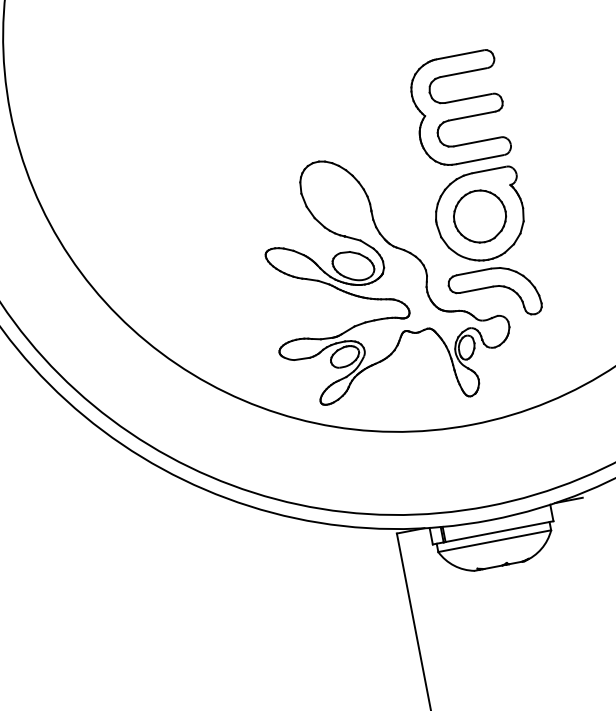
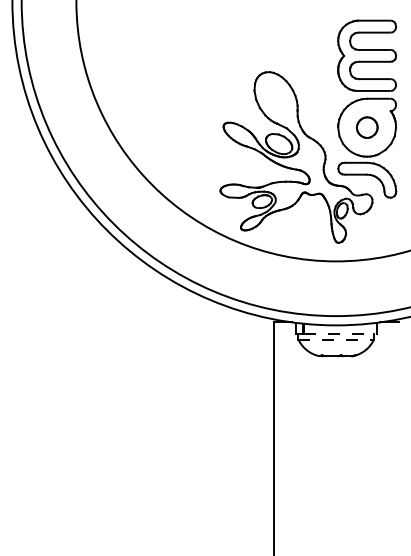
part: (480, 216) -> (367, 127), size x0.6
line: (500, 530) -> (341, 333), solid -> dashed
line: (495, 541) -> (336, 339), solid -> dashed

